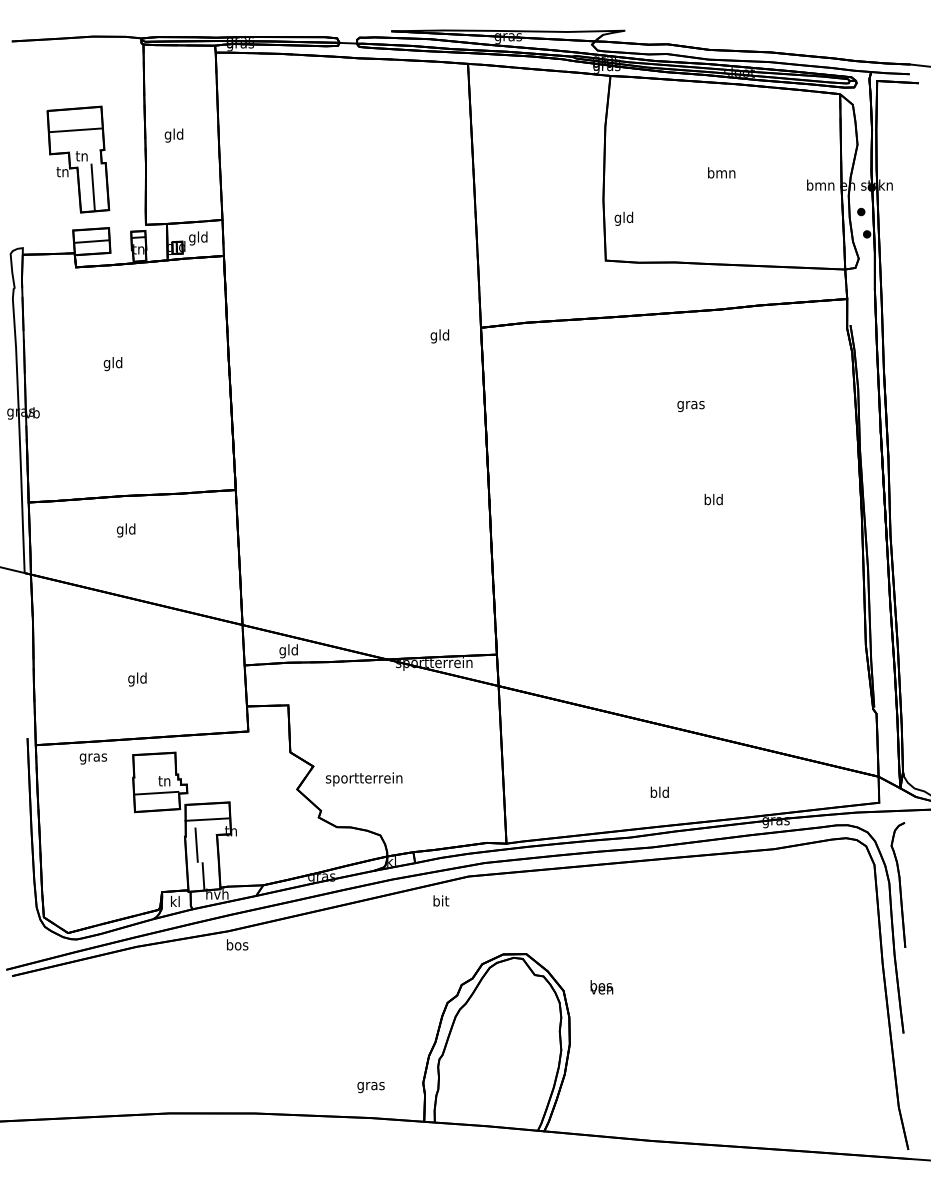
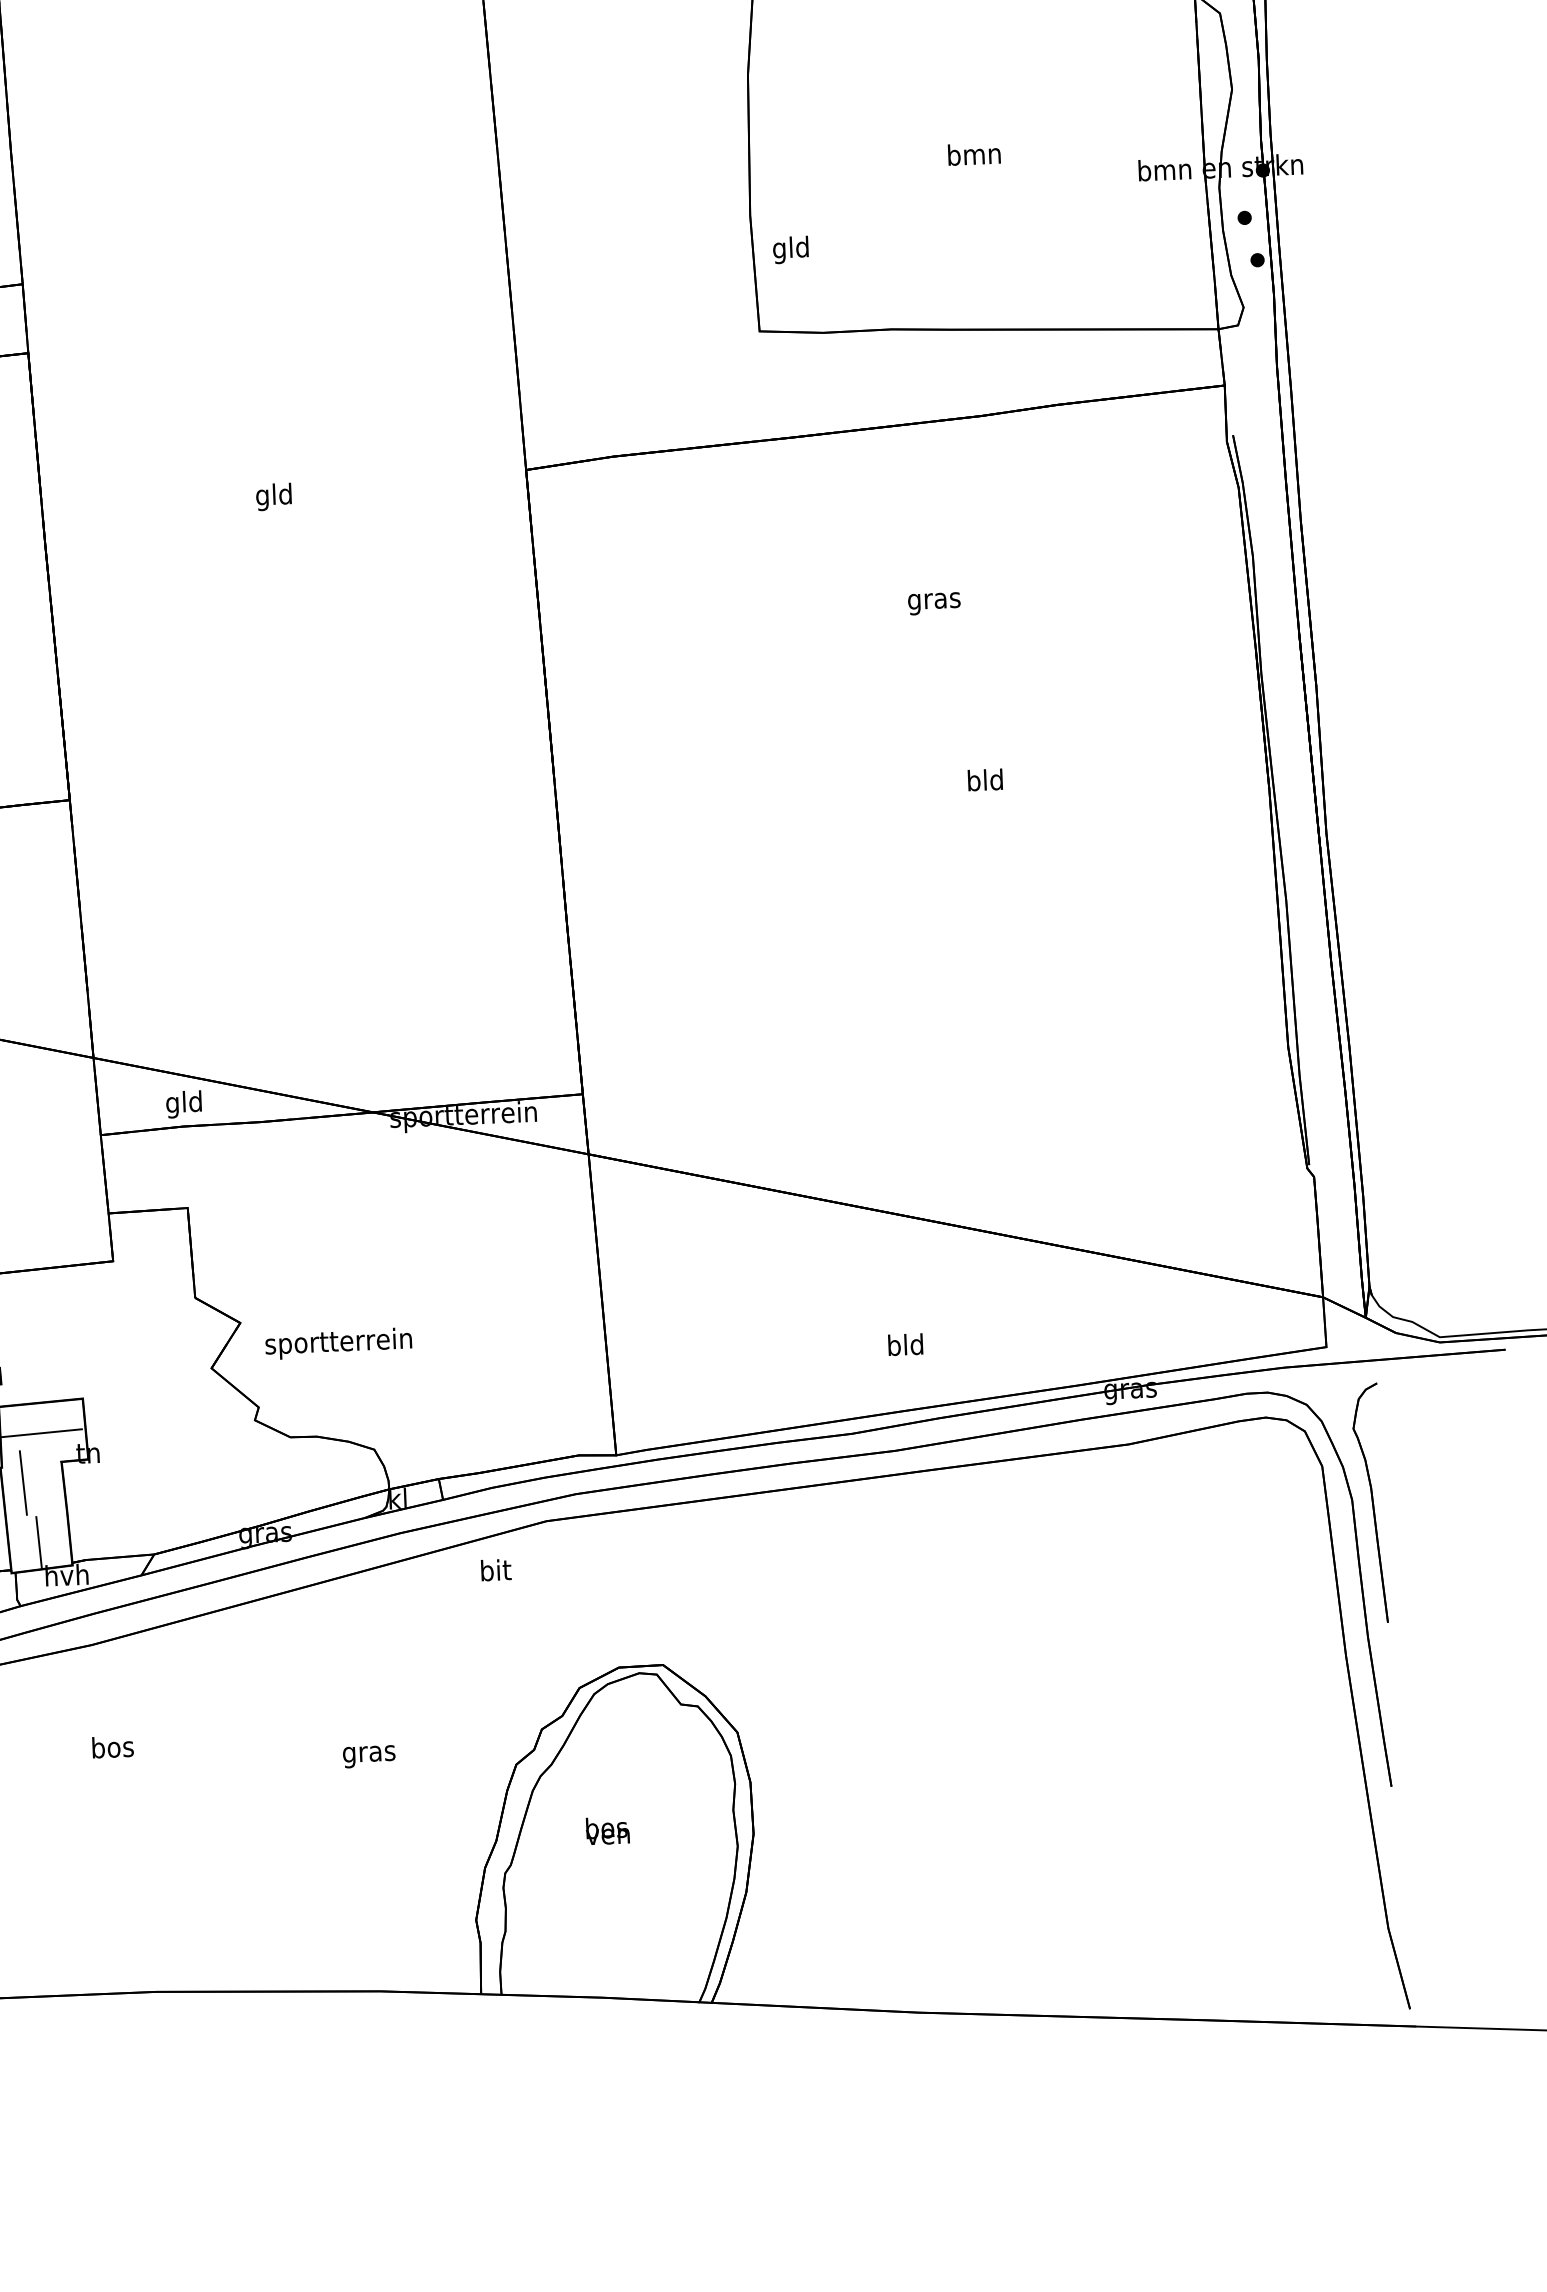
text: (439, 336) -> (273, 497), moved
text: (237, 944) -> (112, 1746), moved
text: (601, 987) -> (607, 1831), moved
text: (370, 1087) -> (368, 1756), moved

